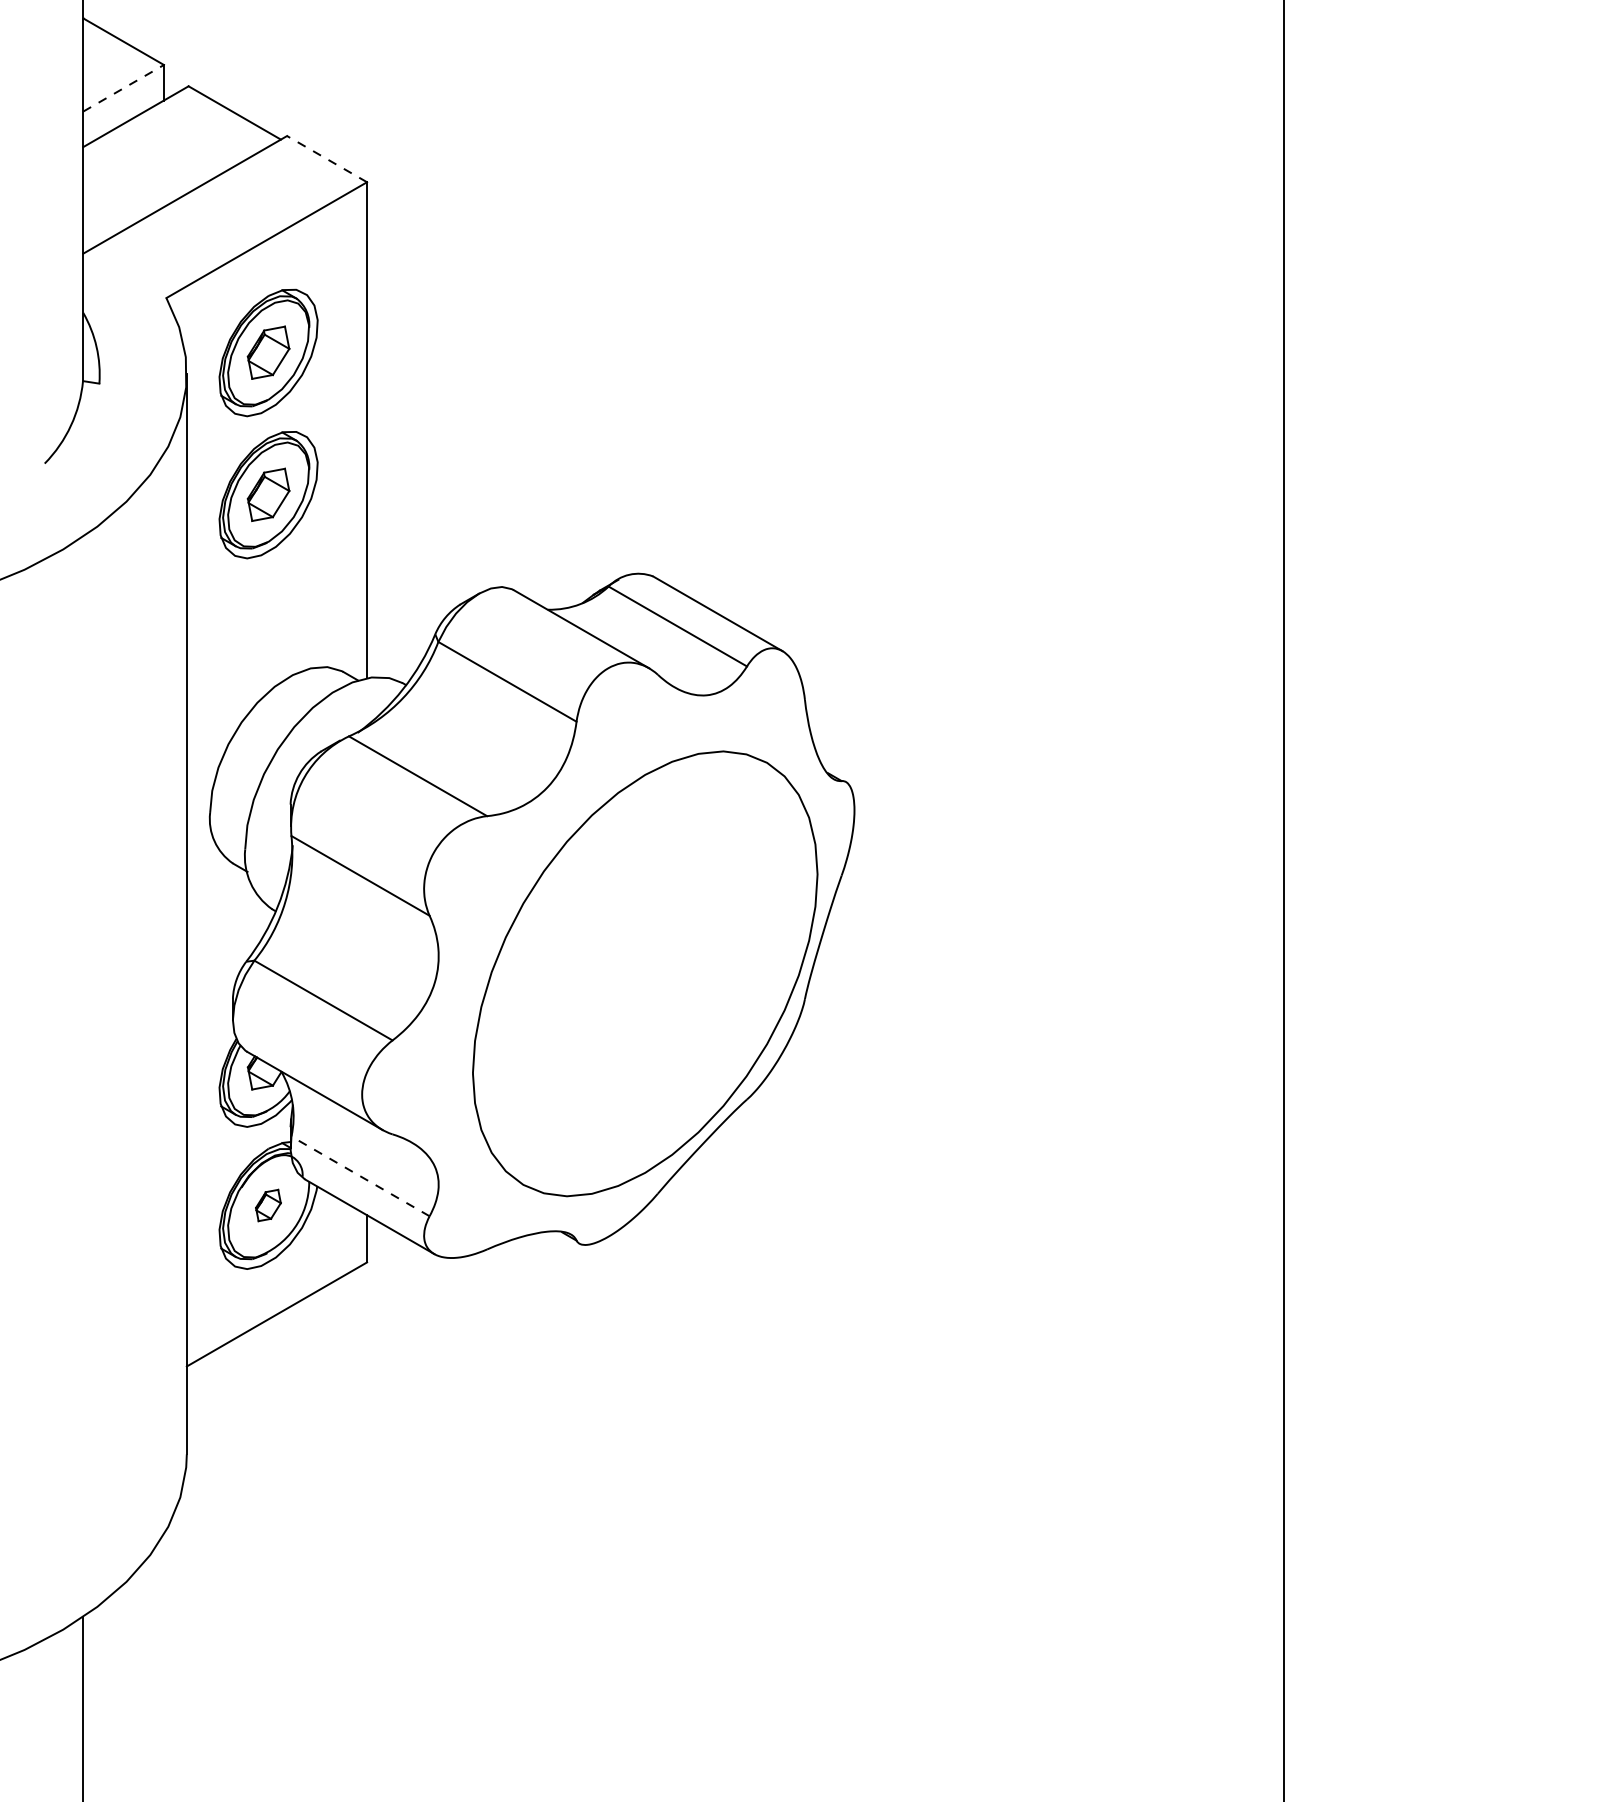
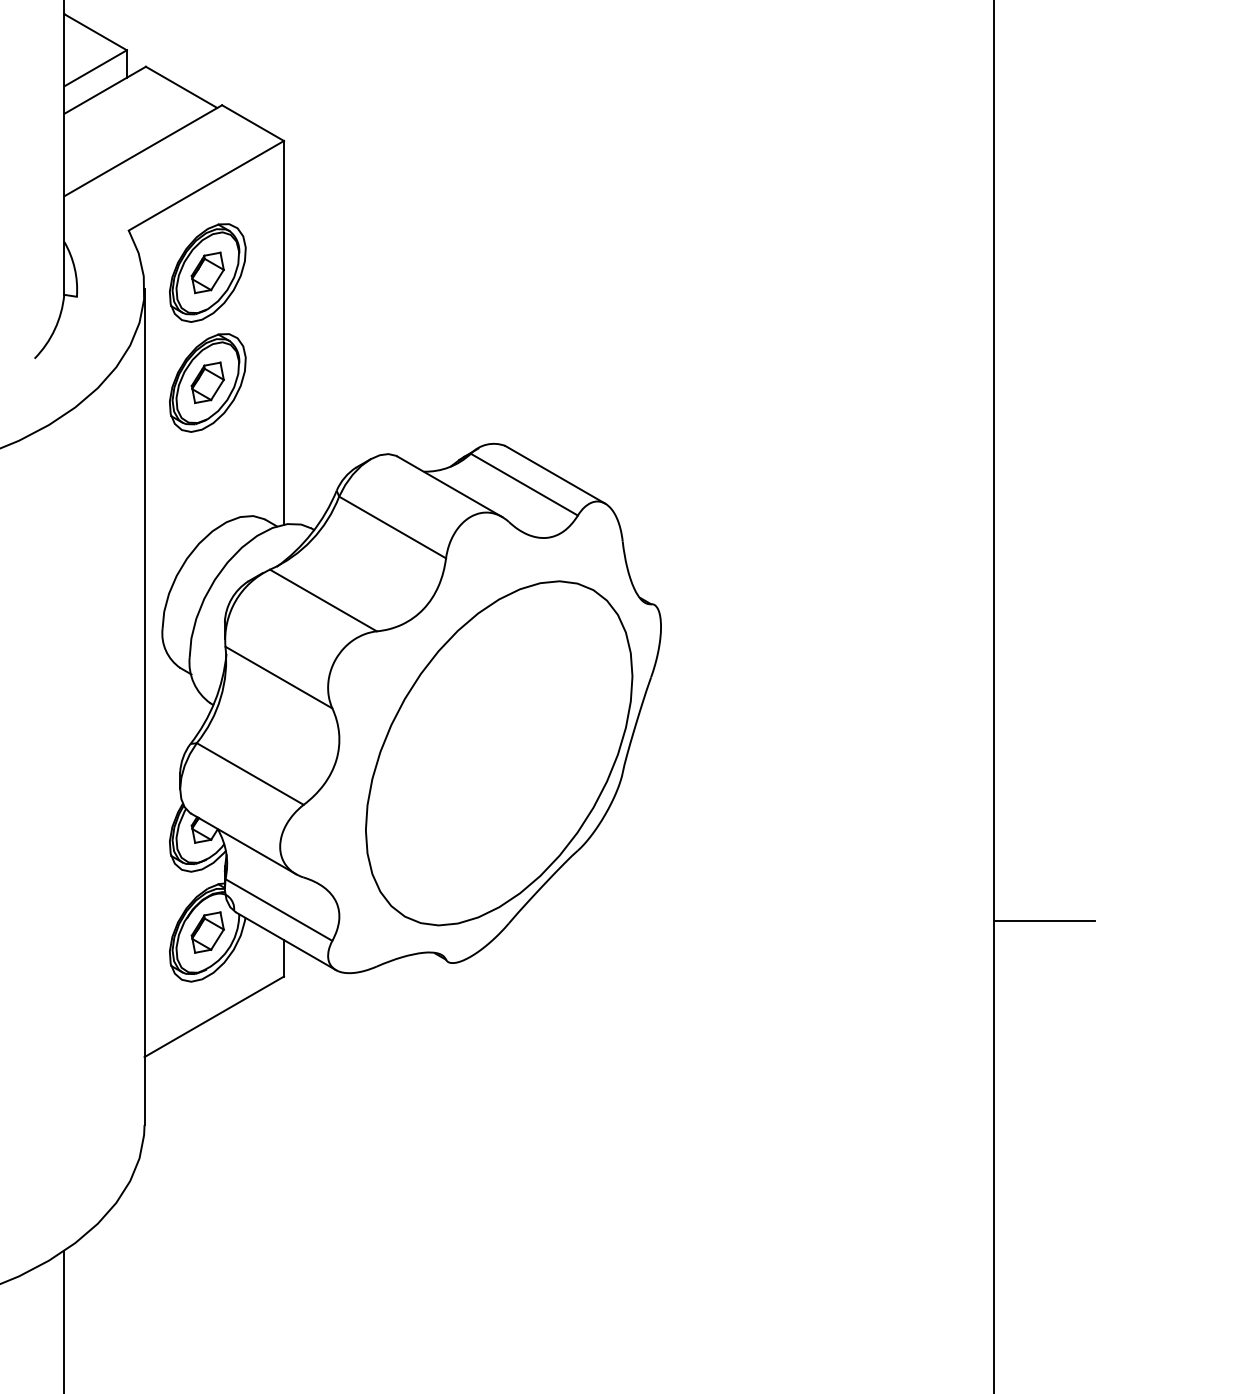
line: (124, 88) -> (96, 68), dashed -> solid
line: (327, 159) -> (253, 123), dashed -> solid
line: (359, 1176) -> (278, 910), dashed -> solid
line: (1348, 1191) -> (1043, 921), added
part: (268, 1205) -> (207, 932), size x1.67

